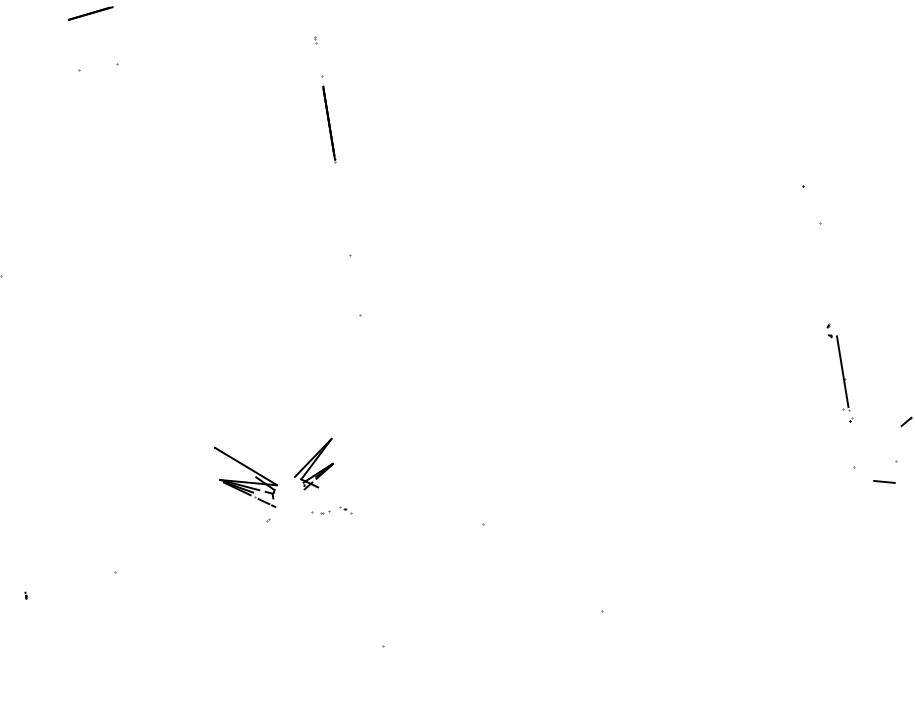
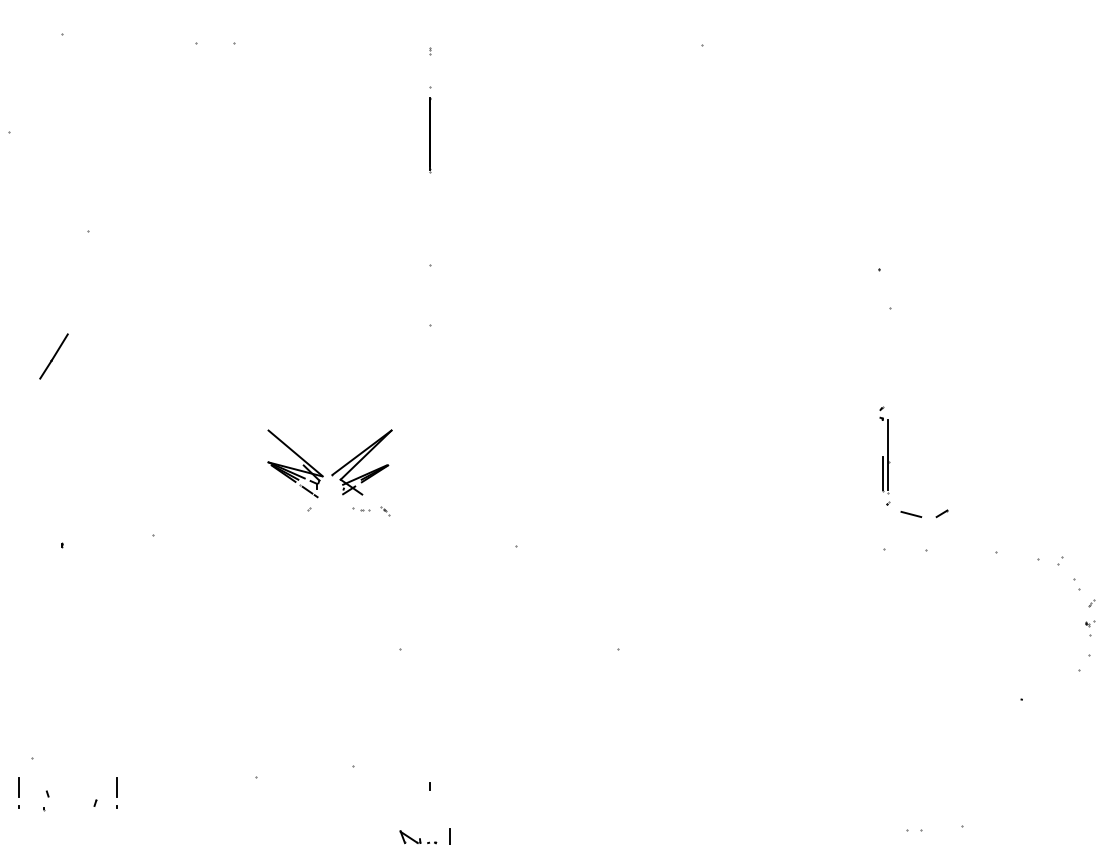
line: (840, 391) -> (882, 473), added
part: (313, 464) -> (361, 462), size x1.43
line: (884, 481) -> (911, 514), moved

